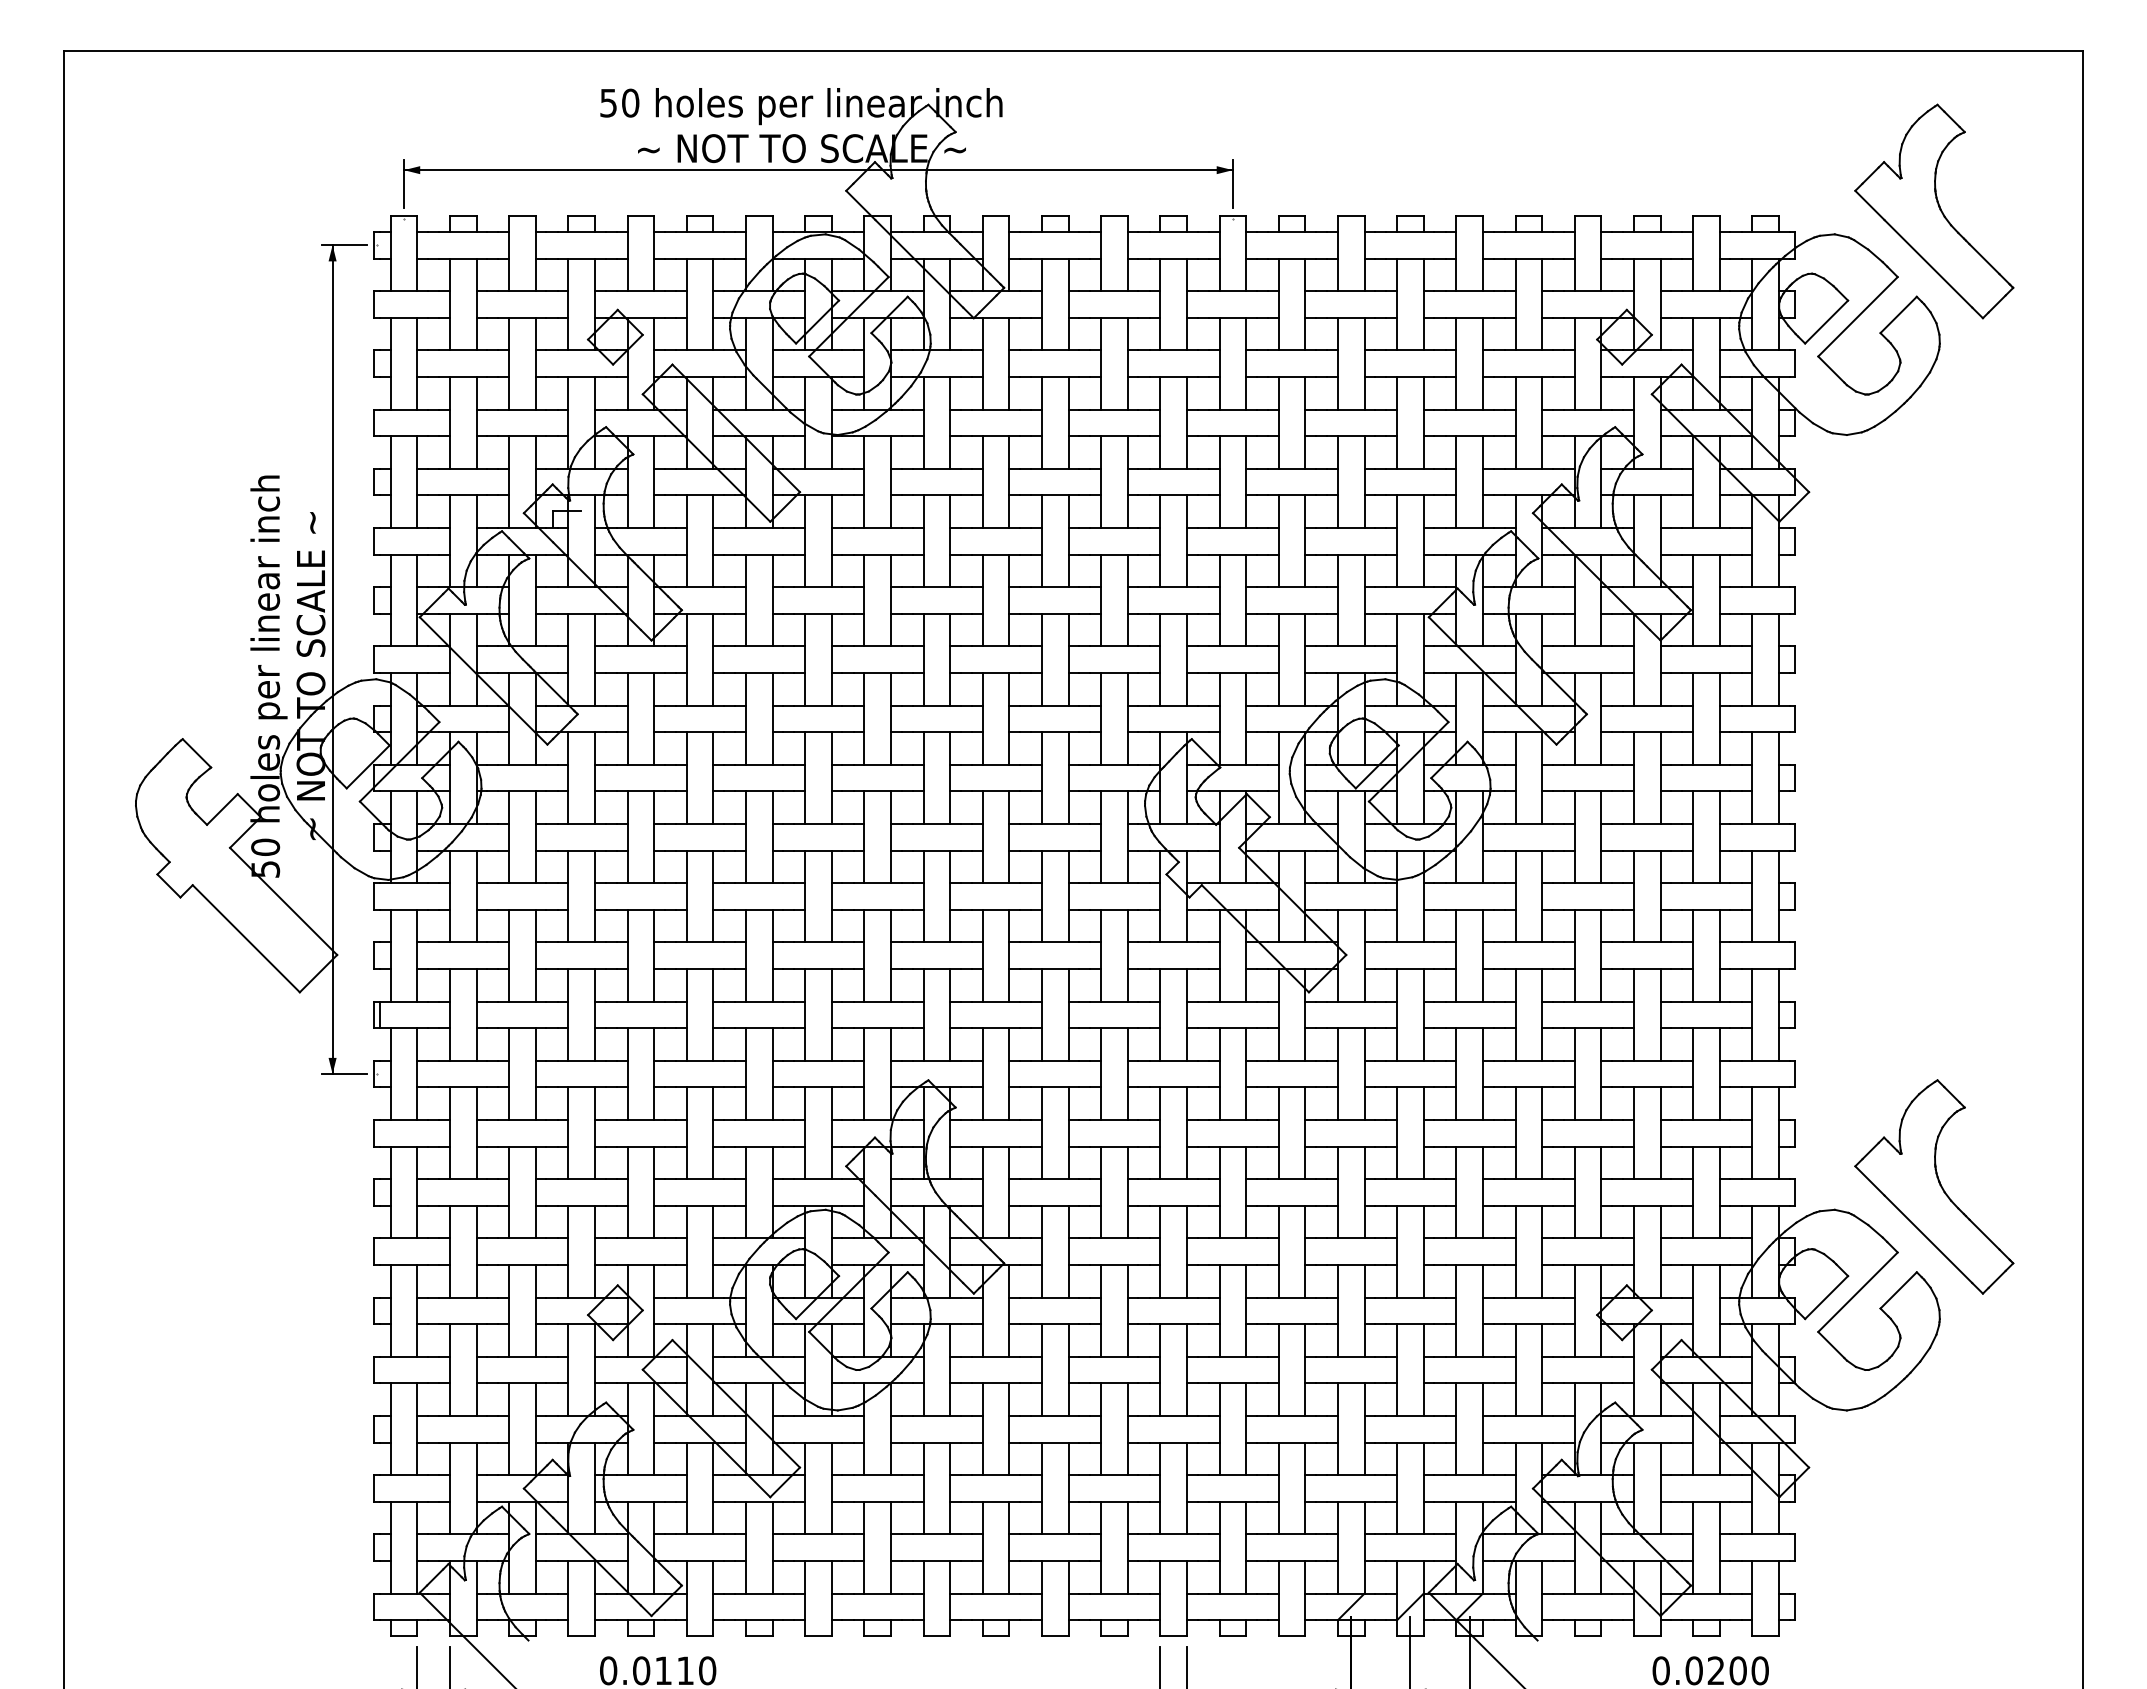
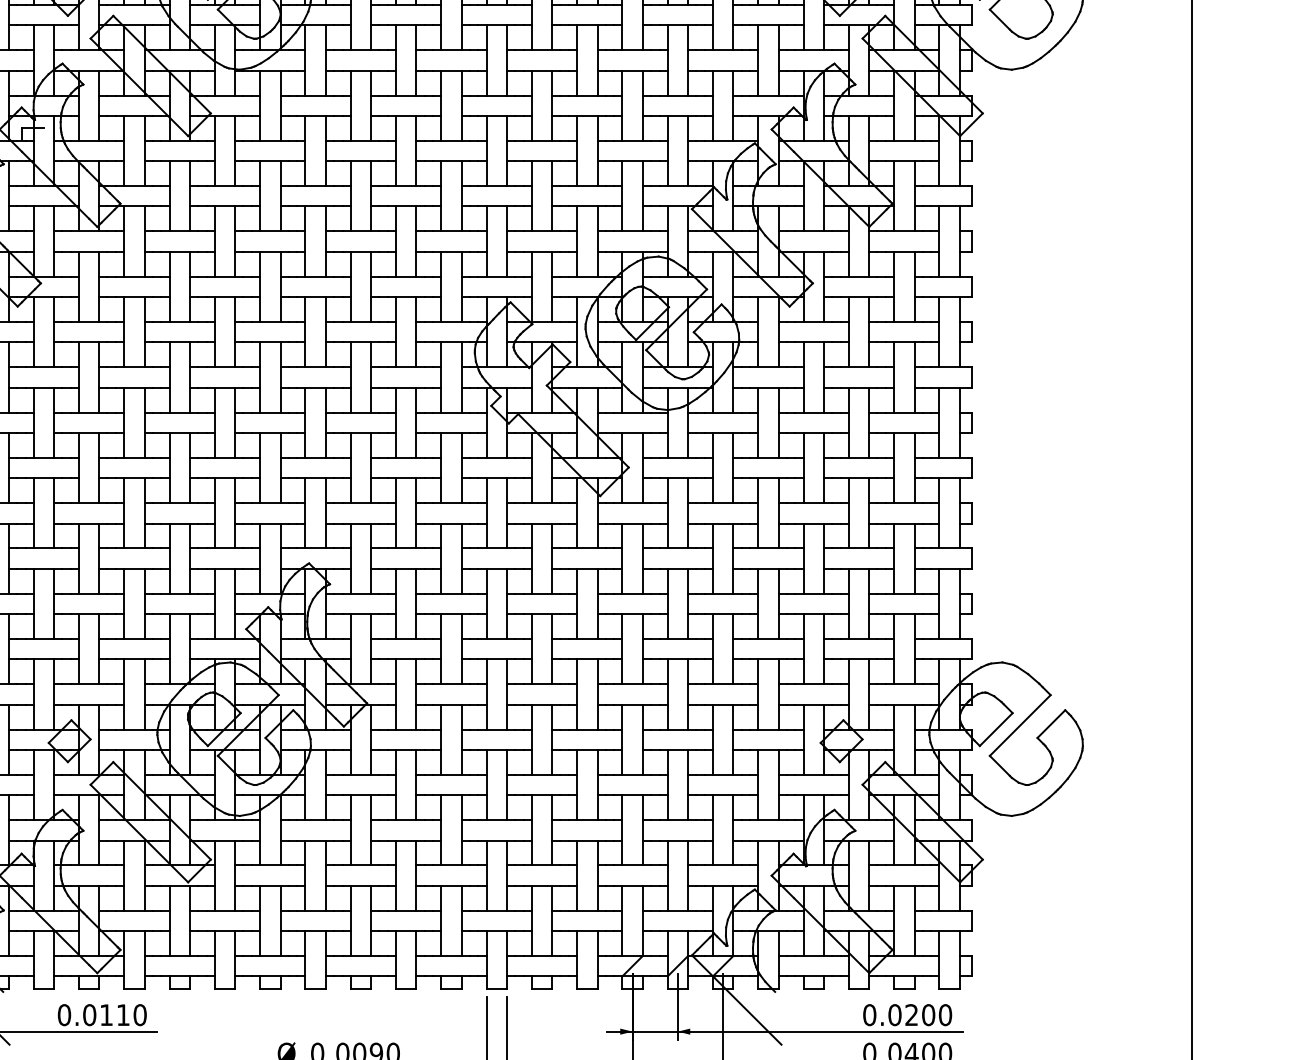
part: (1934, 1186) -> (1078, 644), removed

